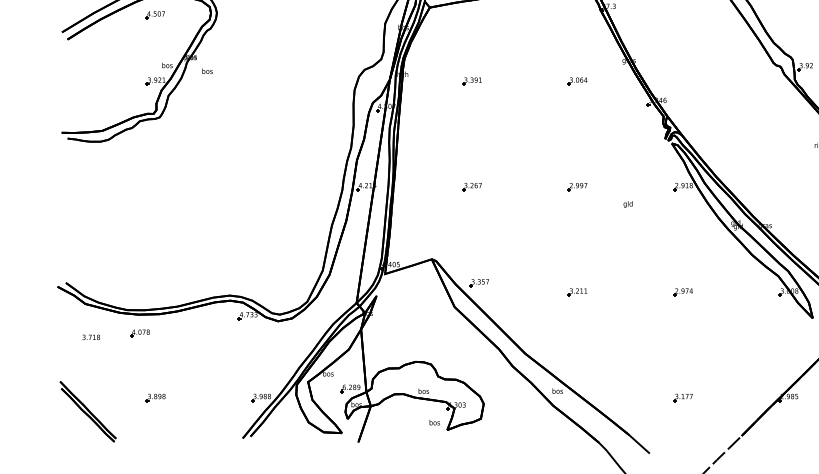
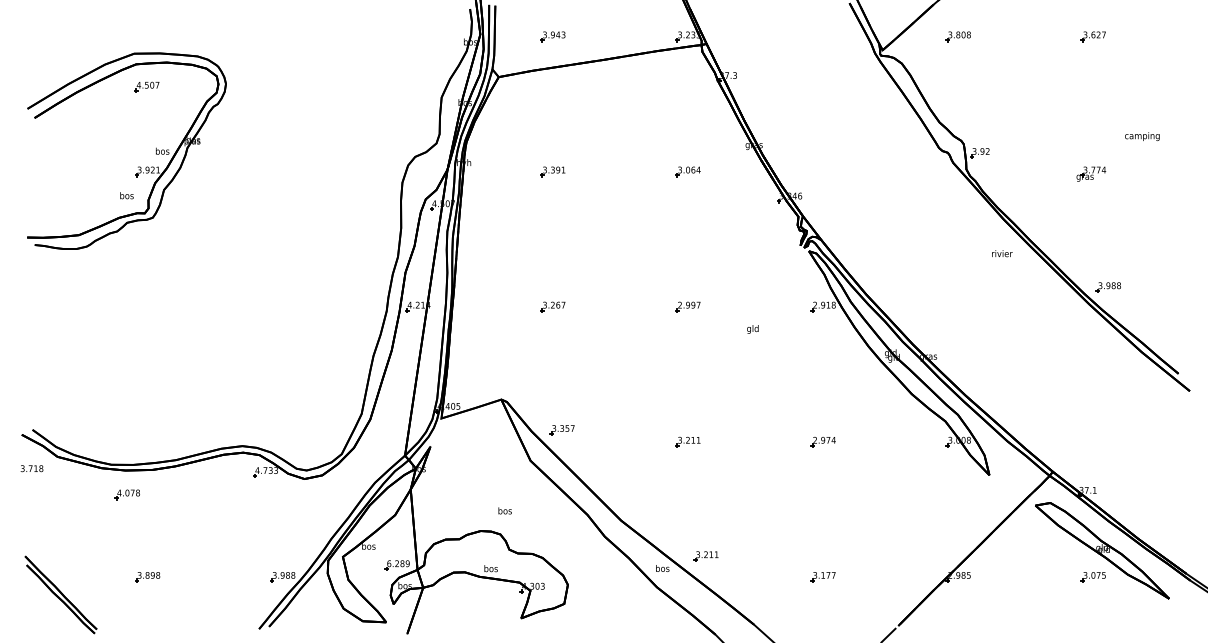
text: (207, 71) -> (126, 195), moved
text: (90, 337) -> (31, 468), moved
part: (591, 381) -> (705, 556), added
text: (434, 422) -> (504, 510), moved

